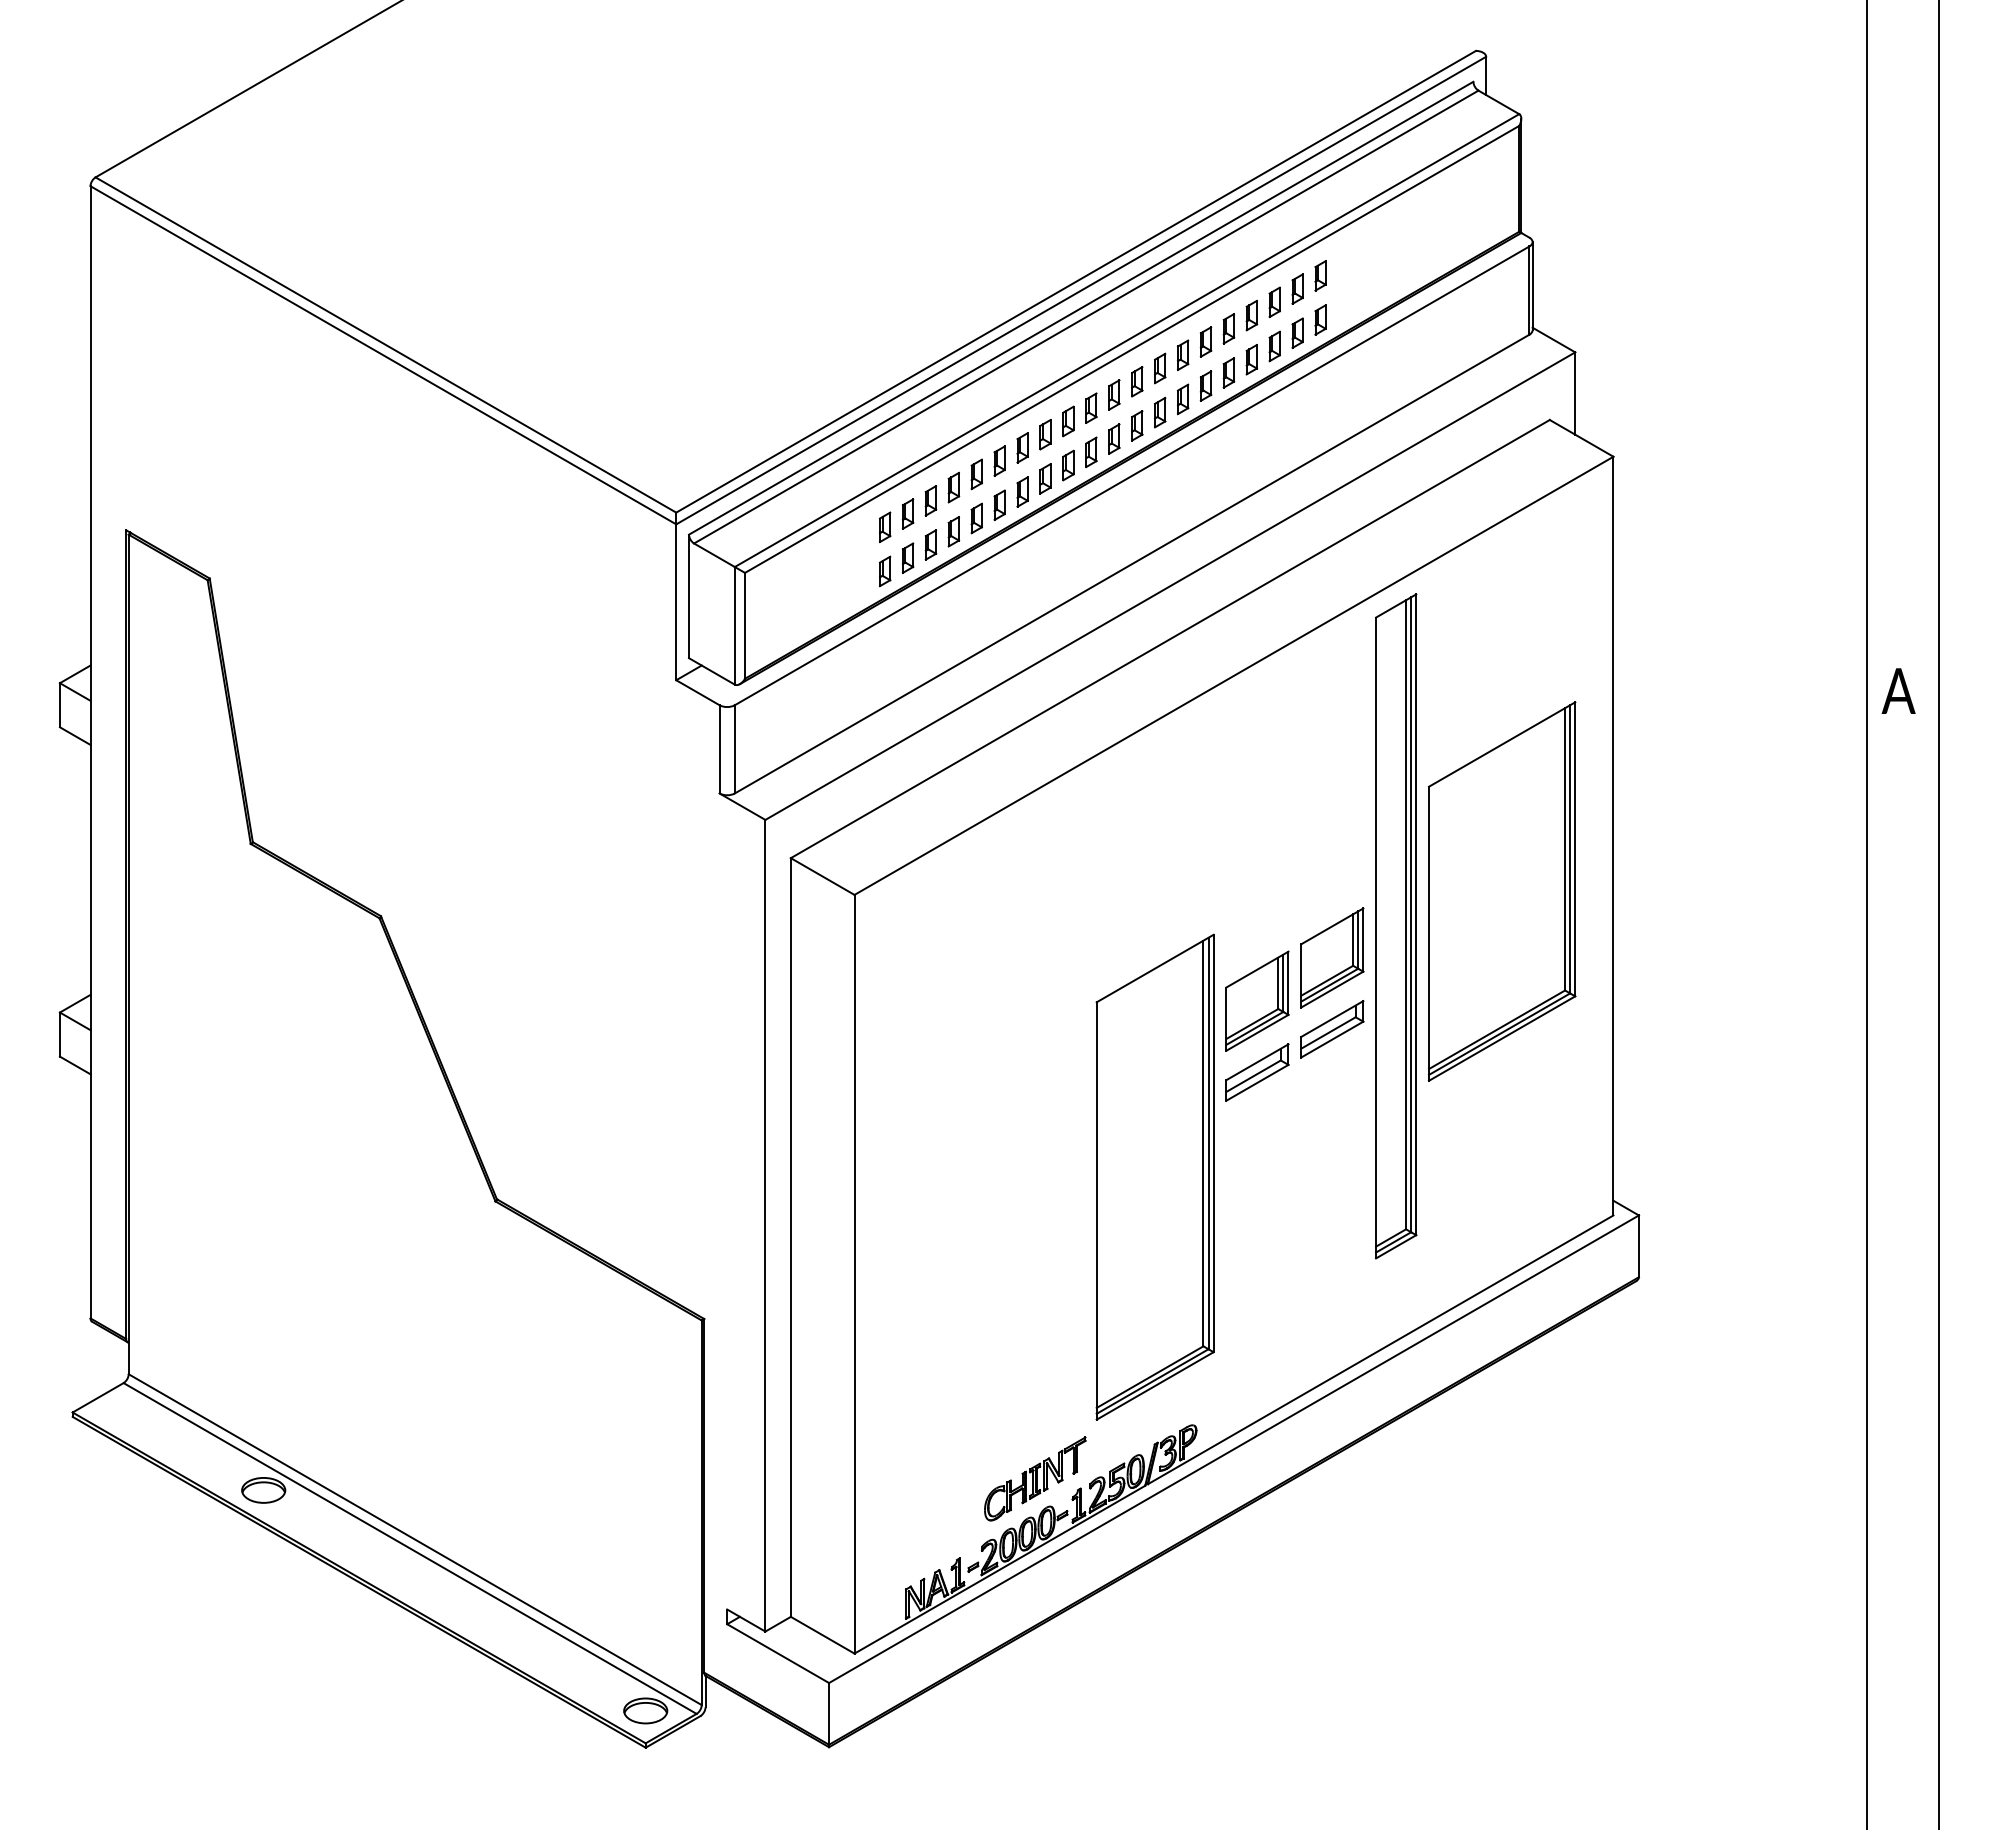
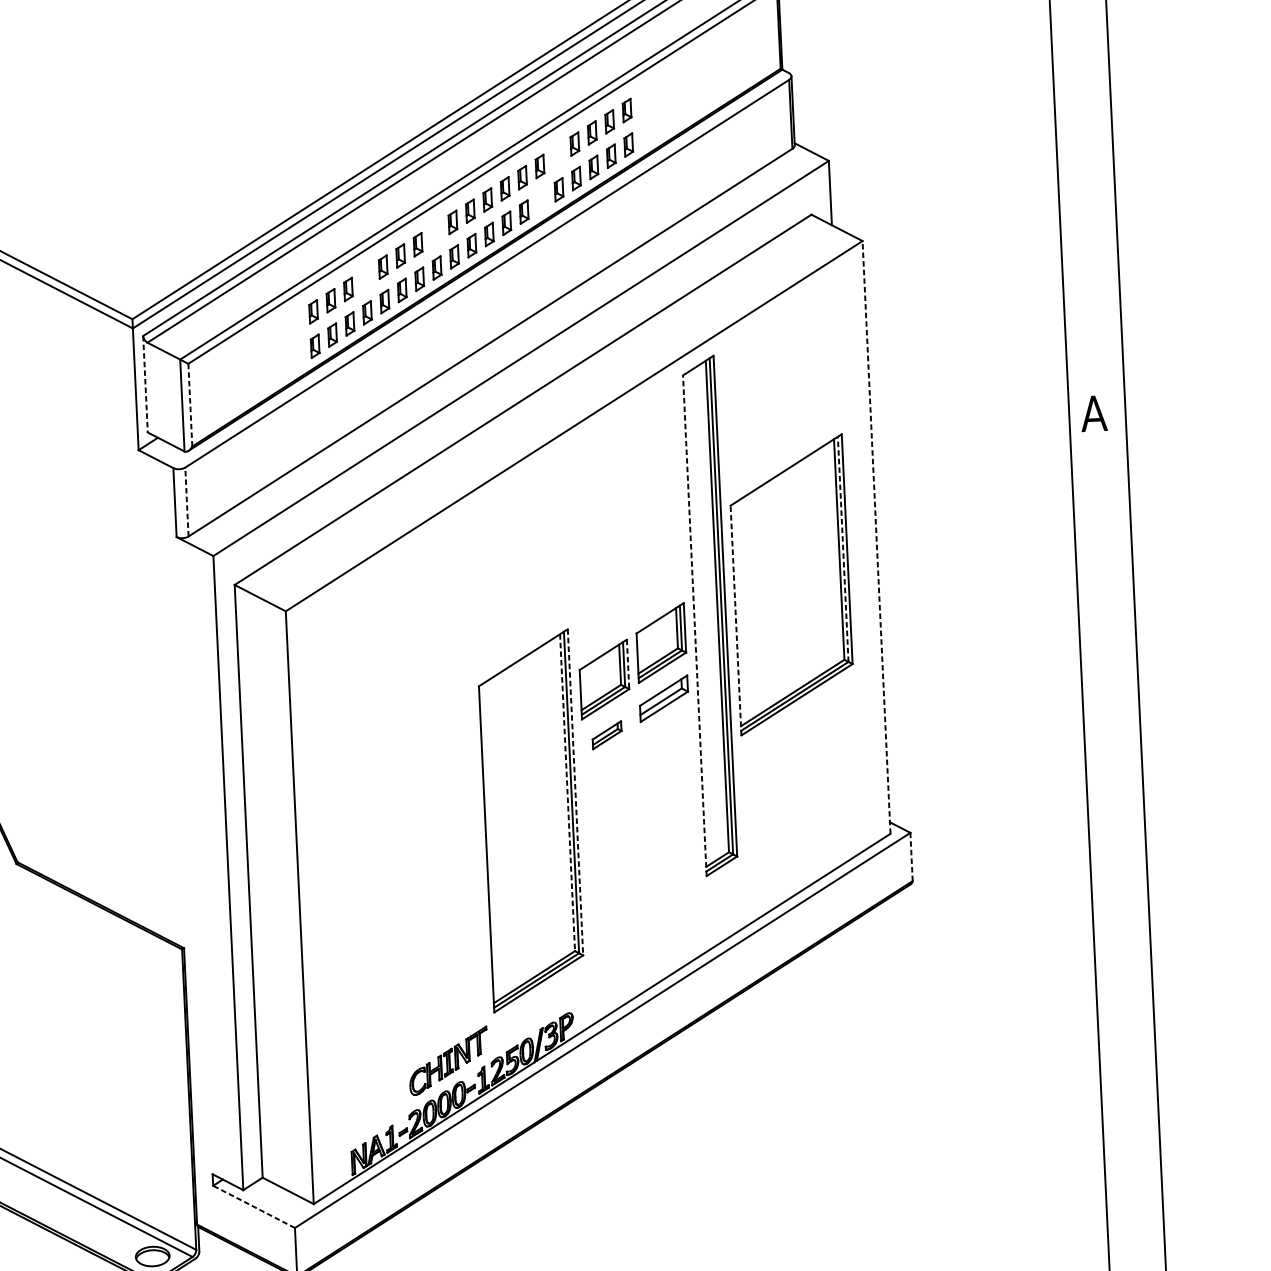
part: (1228, 328) -> (557, 155), removed
part: (1205, 385) -> (541, 200), removed
part: (1068, 421) -> (435, 233), removed
part: (976, 474) -> (365, 278), removed
part: (885, 526) -> (296, 322), removed
part: (885, 571) -> (298, 357), removed
line: (689, 596) -> (145, 384), solid -> dashed
line: (745, 625) -> (190, 404), solid -> dashed
line: (734, 748) -> (186, 501), solid -> dashed
line: (1613, 835) -> (876, 536), solid -> dashed
line: (1570, 848) -> (843, 548), solid -> dashed
line: (1429, 933) -> (736, 620), solid -> dashed
line: (1376, 937) -> (695, 625), solid -> dashed
line: (1288, 983) -> (628, 664), solid -> dashed
part: (1257, 1072) -> (607, 735), size x0.6
line: (1203, 1143) -> (567, 792), solid -> dashed
line: (1213, 1143) -> (575, 792), solid -> dashed
line: (1638, 1246) -> (911, 857), solid -> dashed
line: (778, 1653) -> (254, 1206), solid -> dashed

